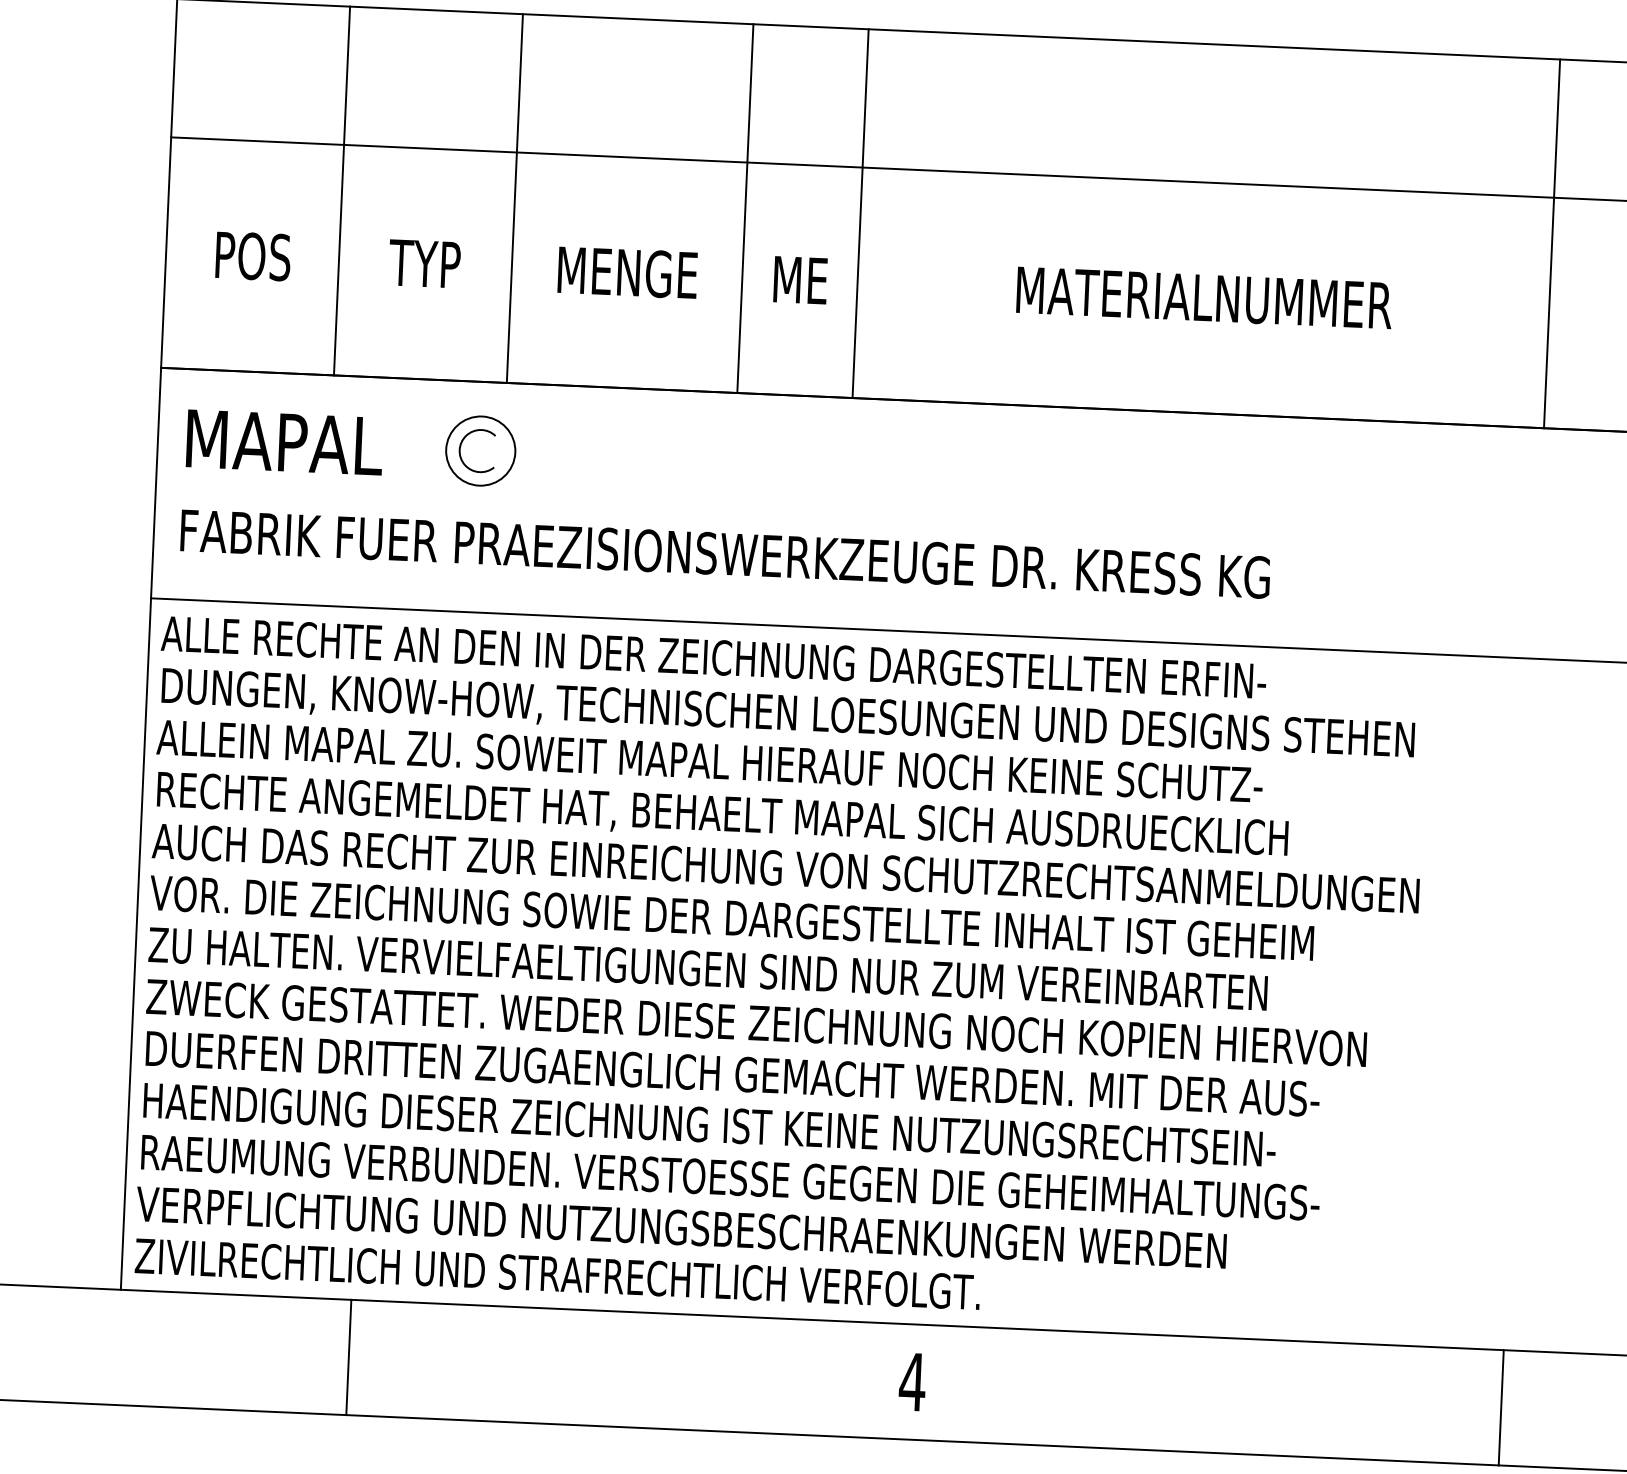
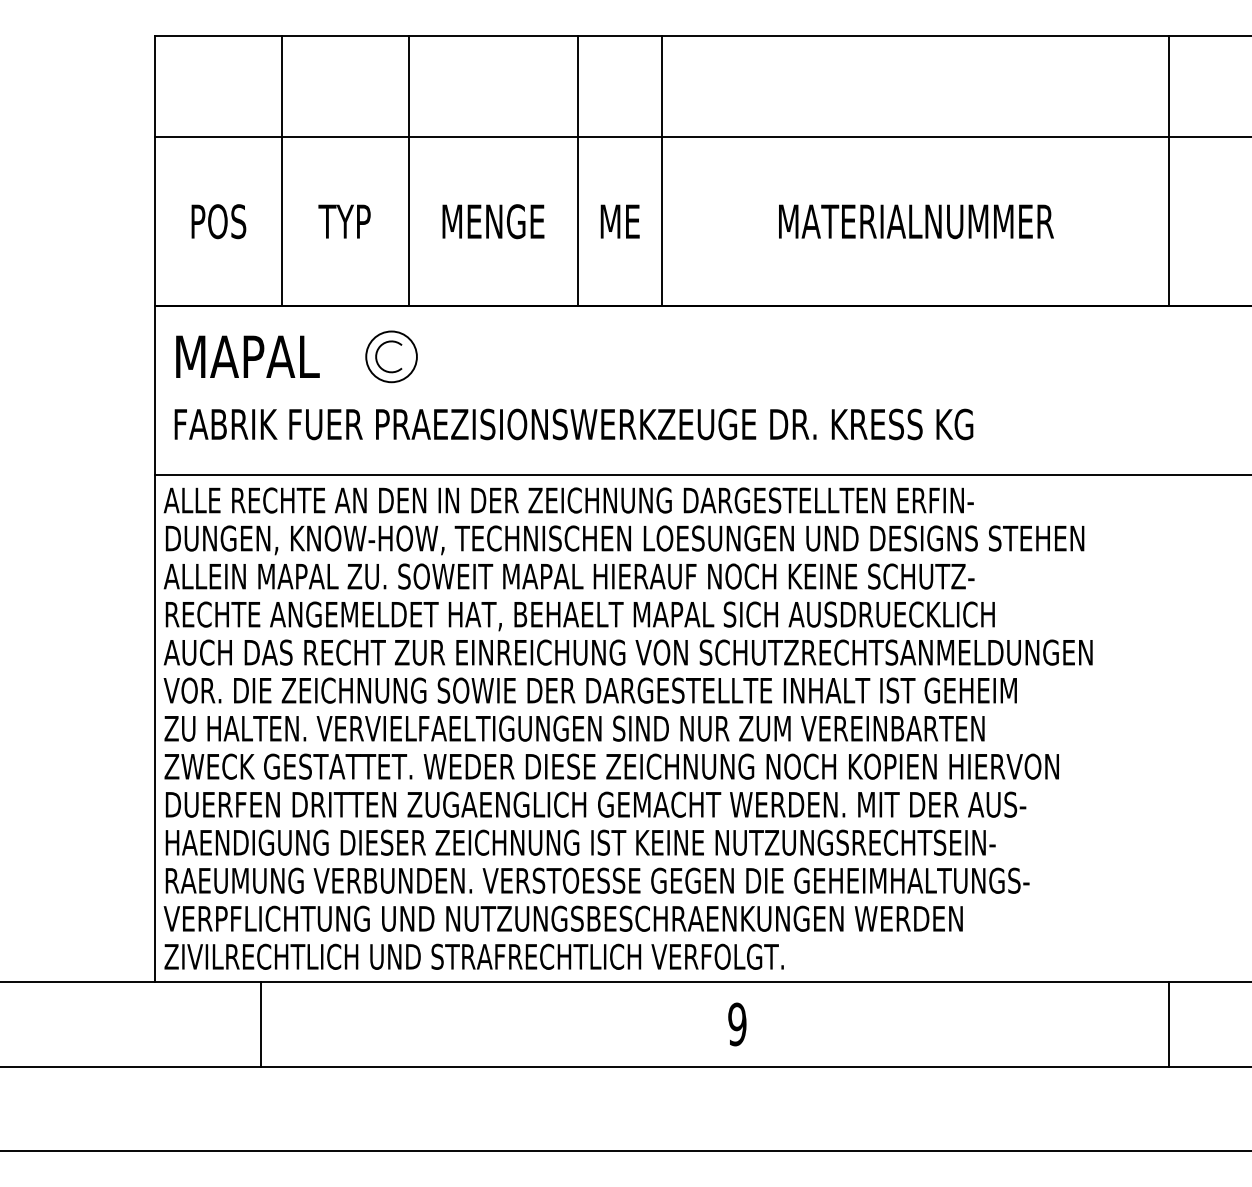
line: (348, 1357) -> (260, 1024), moved
text: (911, 1382) -> (736, 1024), 4 -> 9

